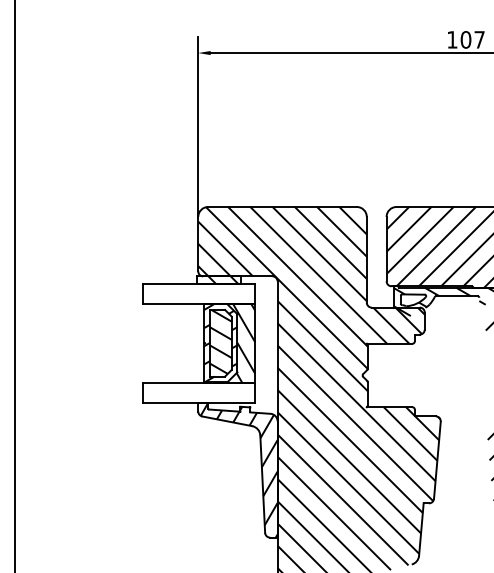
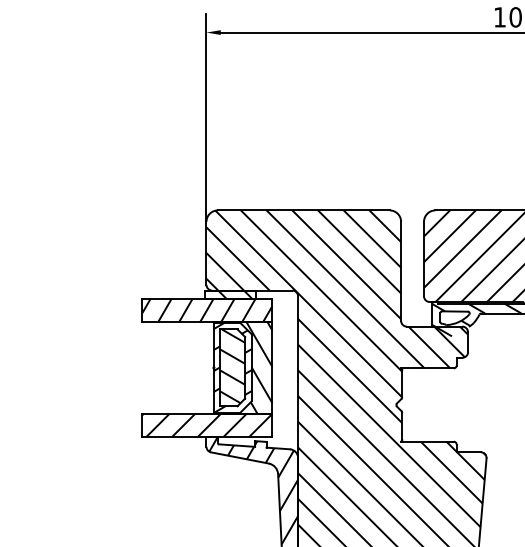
hatch: (198, 293) -> (206, 310), added
hatch: (198, 392) -> (206, 424), added

